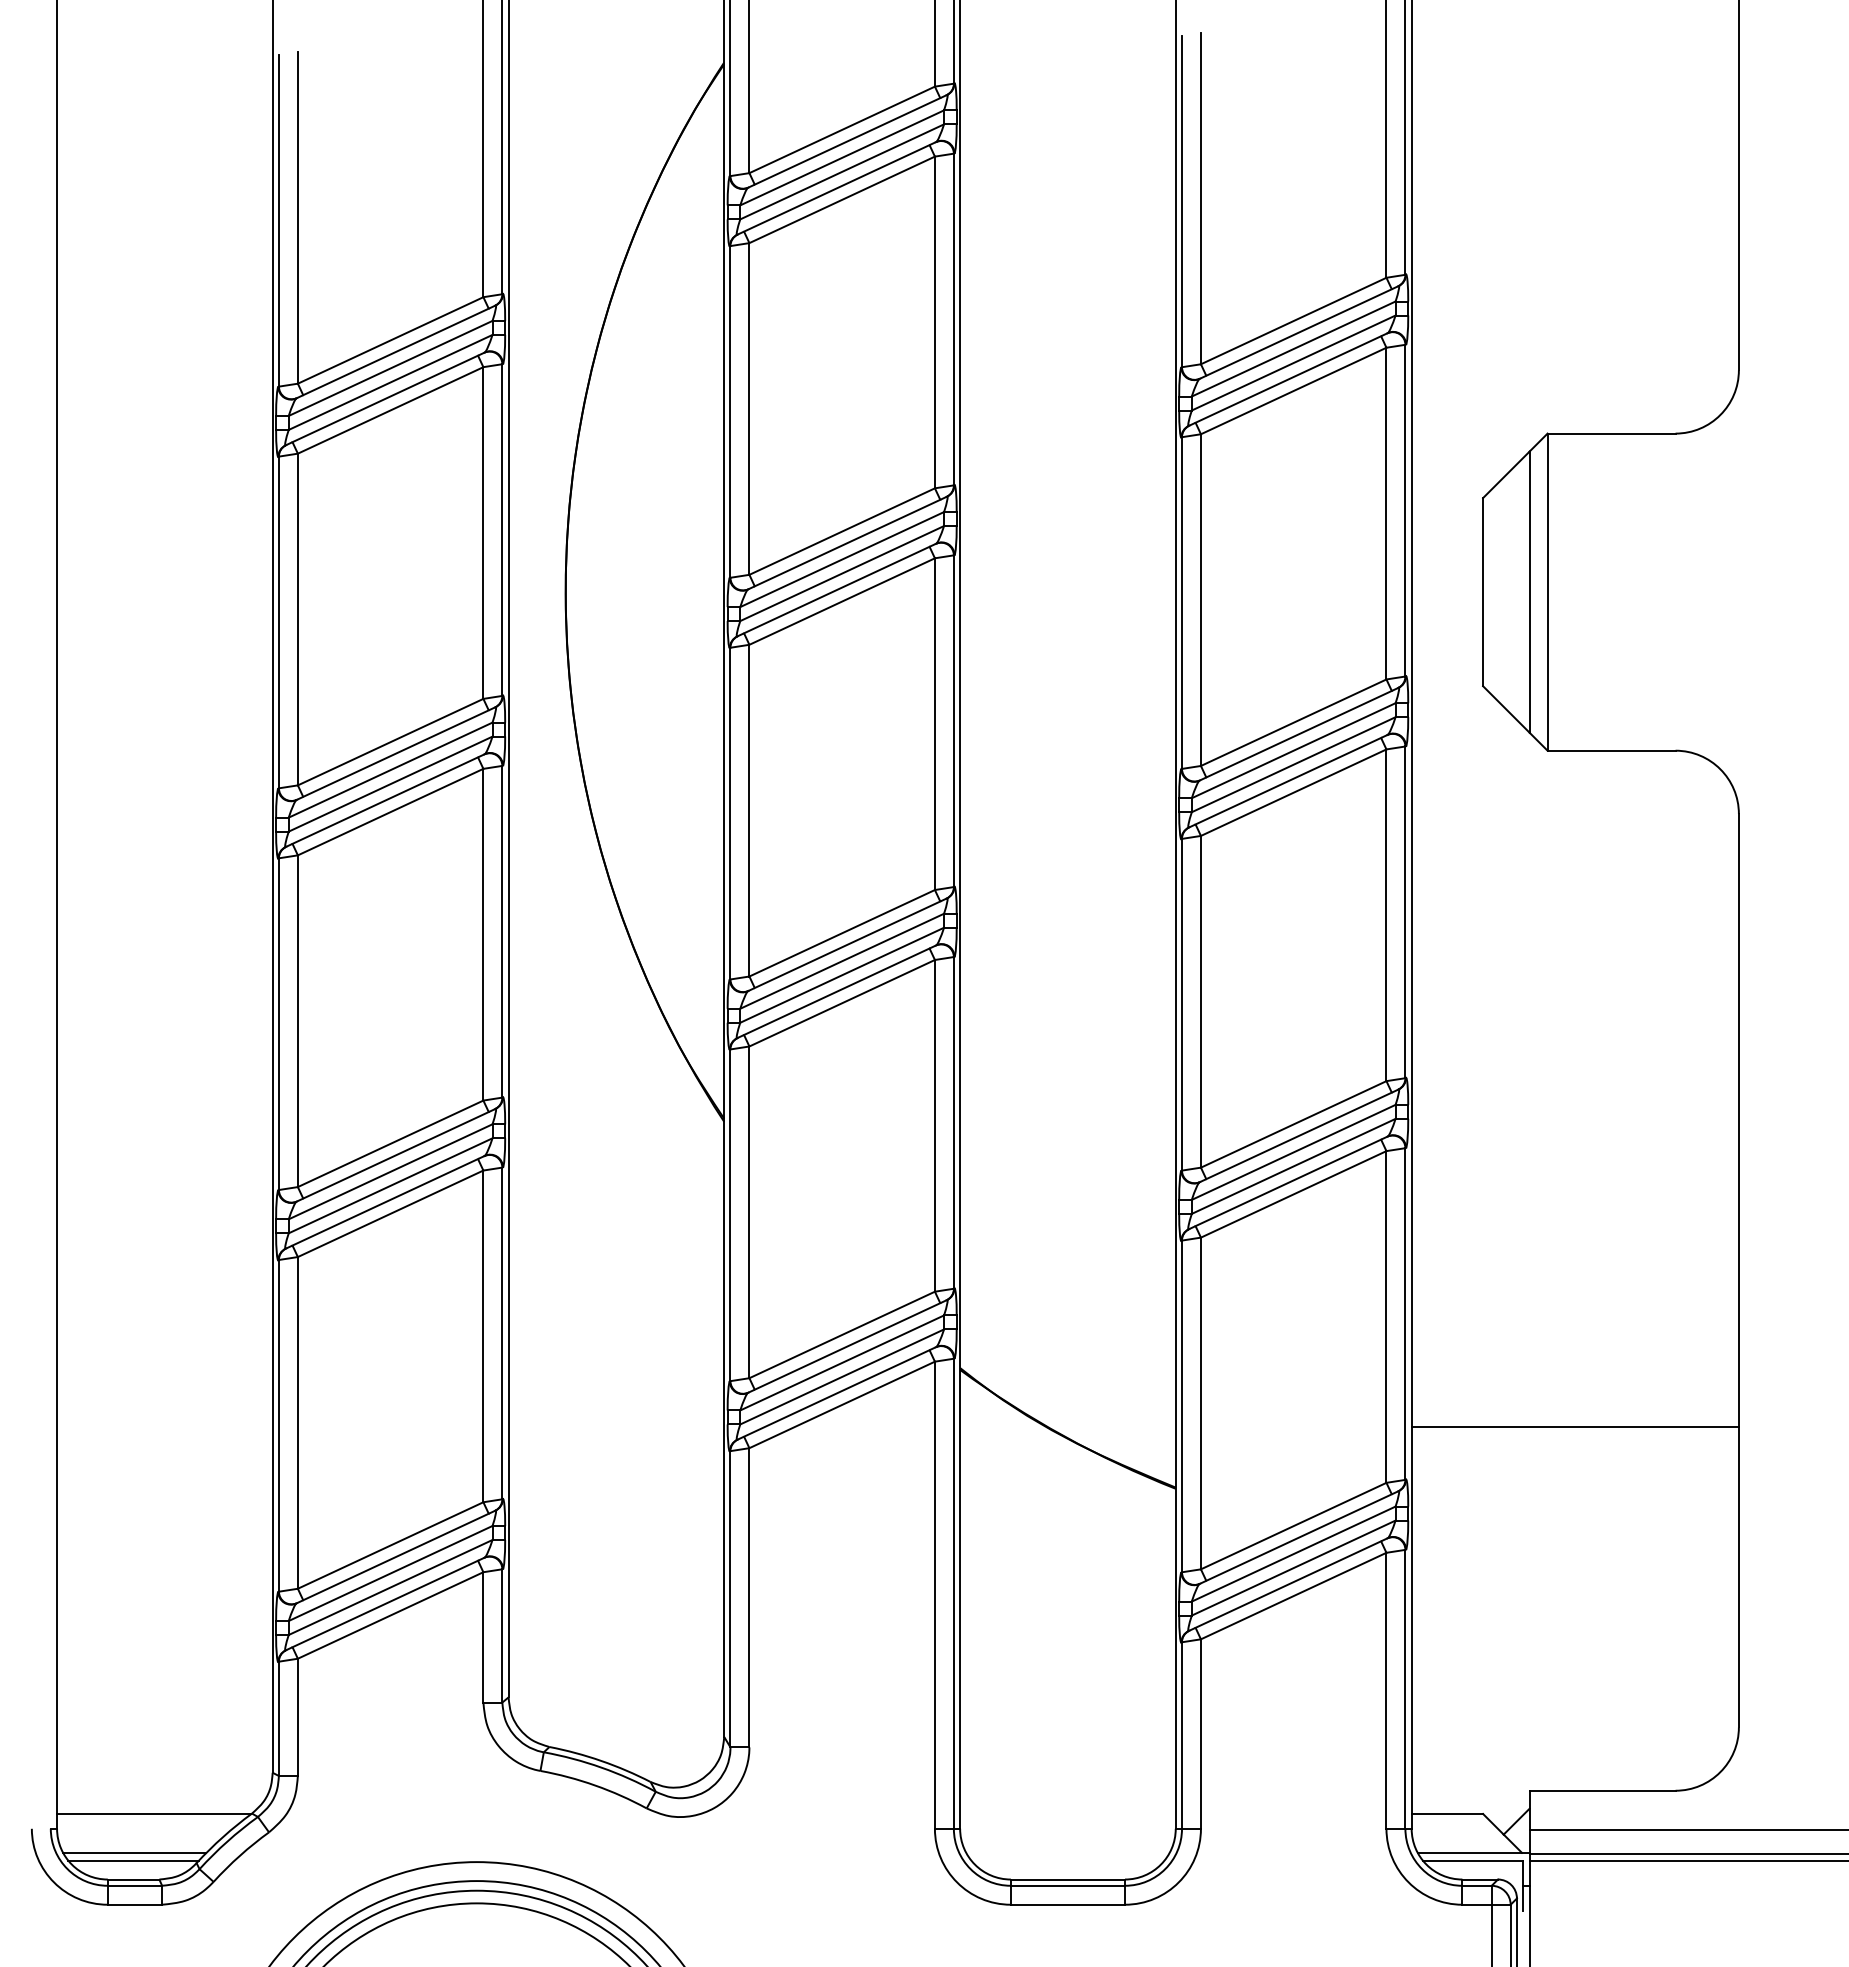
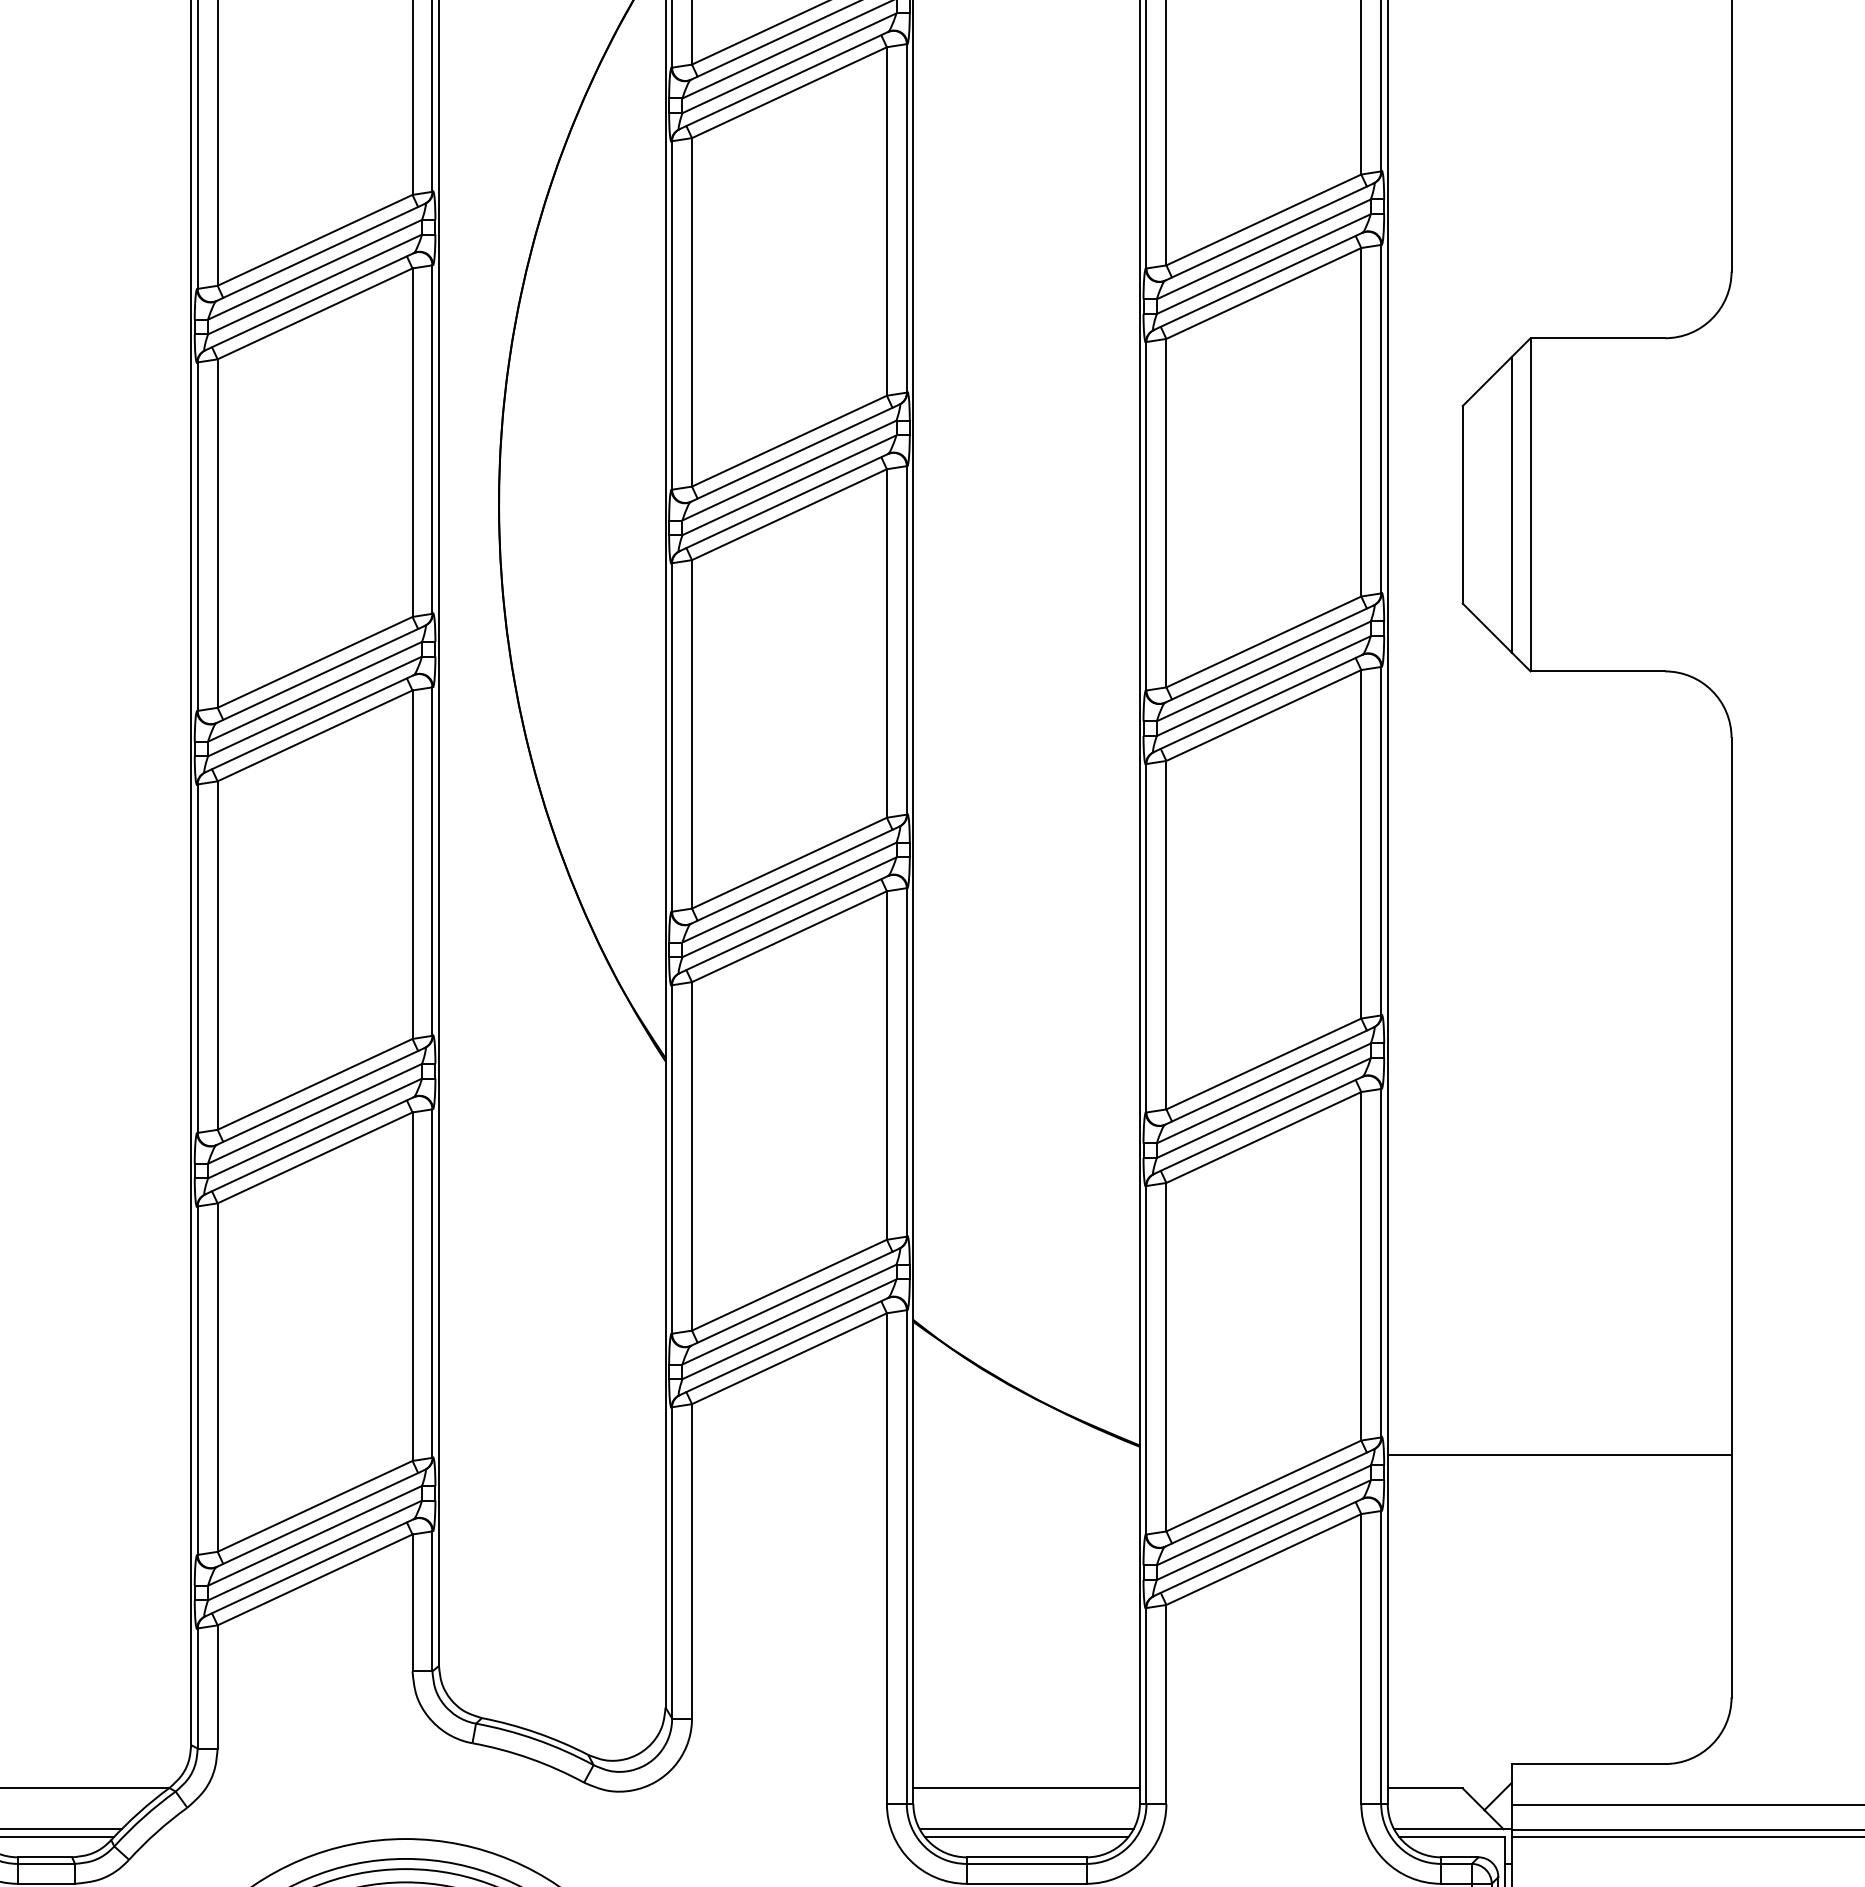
line: (1574, 1426) -> (1558, 1454), moved
line: (1067, 1813) -> (1026, 1787), added
line: (1067, 1852) -> (1026, 1828), added
line: (1067, 1860) -> (1026, 1837), added

